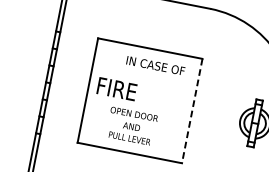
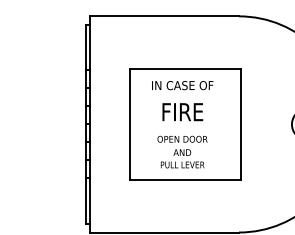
text: (155, 65) -> (182, 85), moved
text: (116, 89) -> (182, 112), moved
line: (192, 111) -> (241, 124), dashed -> solid

